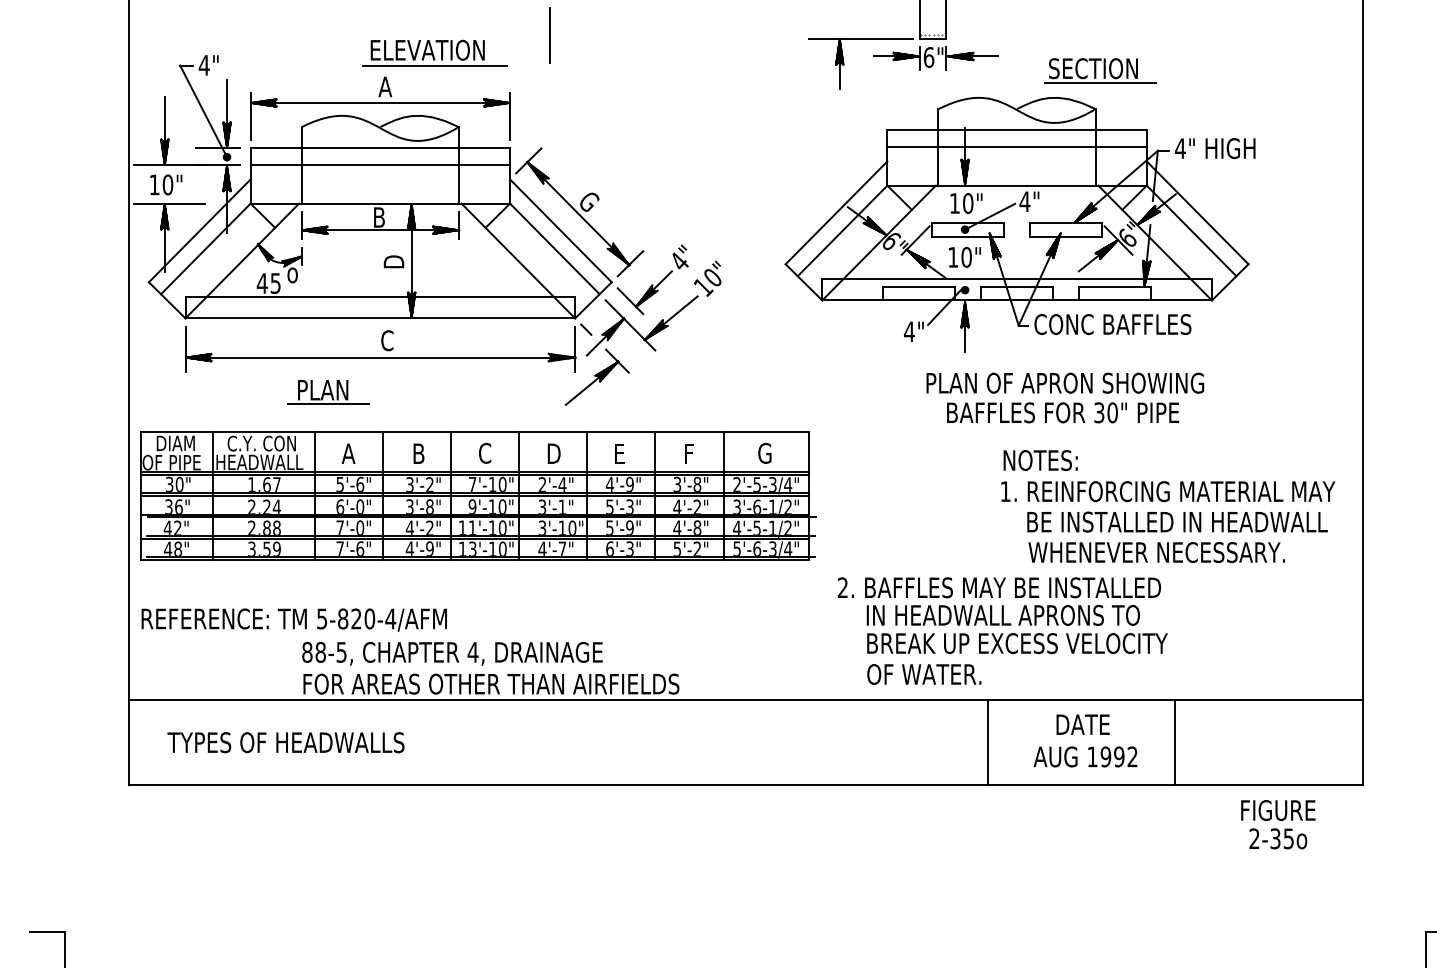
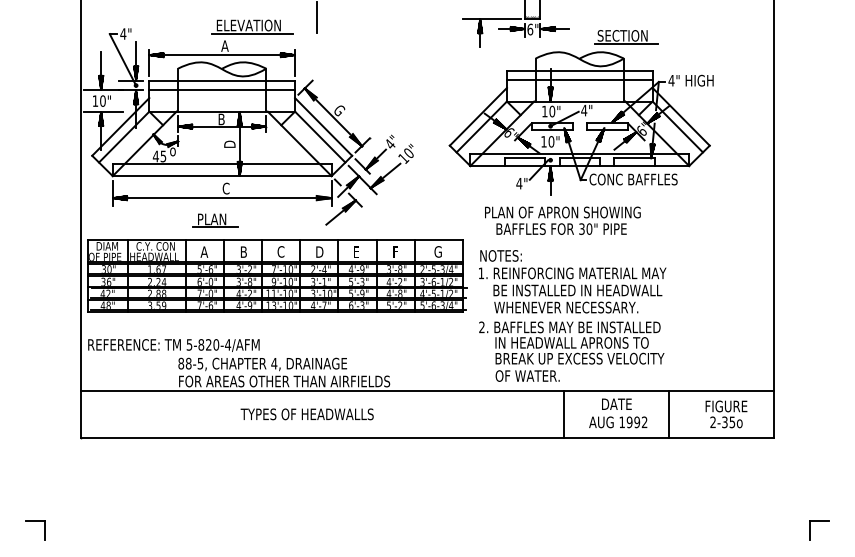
part: (329, 392) -> (215, 220), moved
text: (1064, 397) -> (562, 220), moved
text: (1167, 506) -> (572, 281), moved
text: (284, 742) -> (306, 414), moved
text: (1278, 824) -> (726, 414), moved

